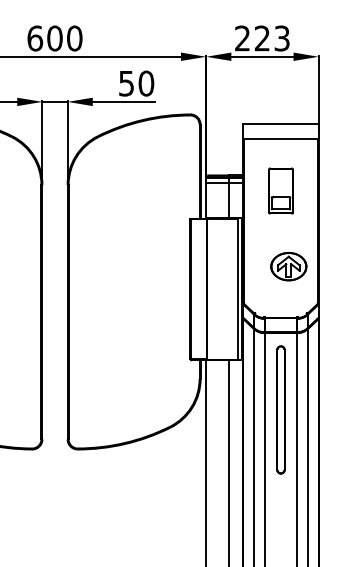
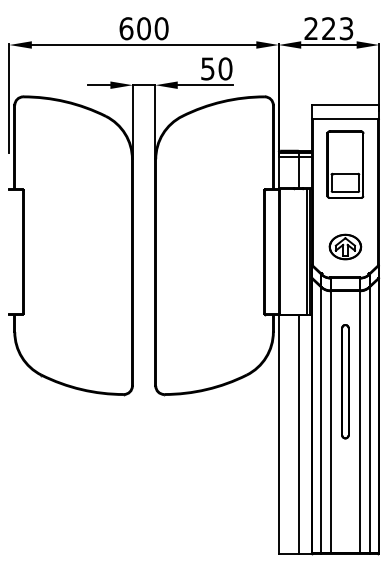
part: (281, 190) -> (345, 164), size x1.67
part: (288, 266) -> (345, 246), moved
part: (281, 409) -> (345, 381), moved

